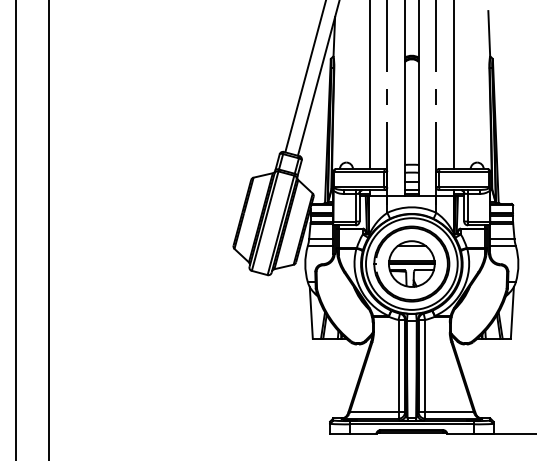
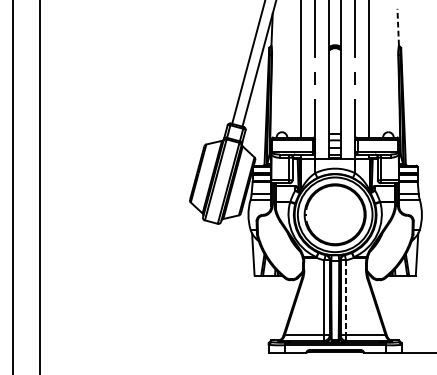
line: (489, 33) -> (398, 27), solid -> dashed
part: (411, 263) -> (334, 214), removed
line: (425, 366) -> (346, 298), solid -> dashed

